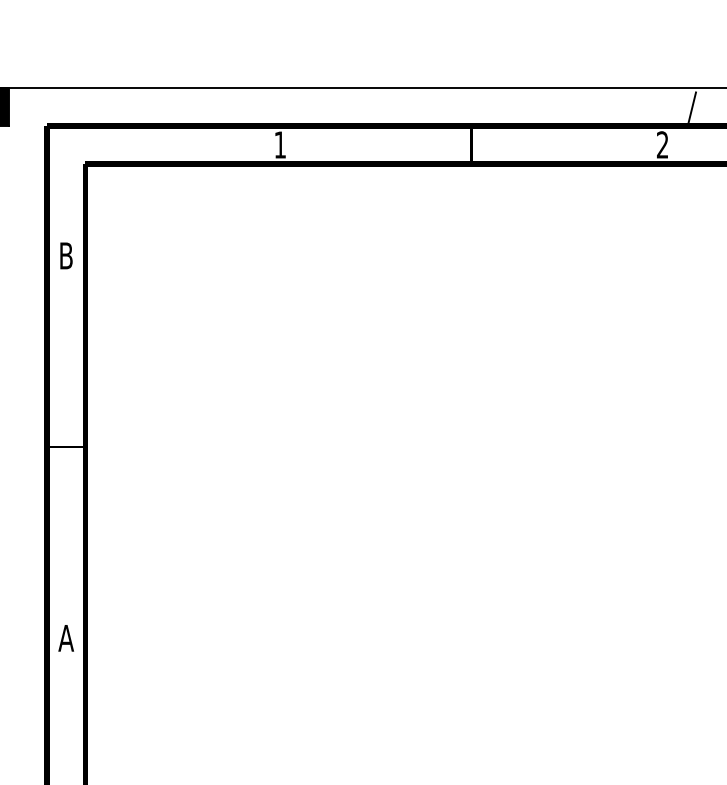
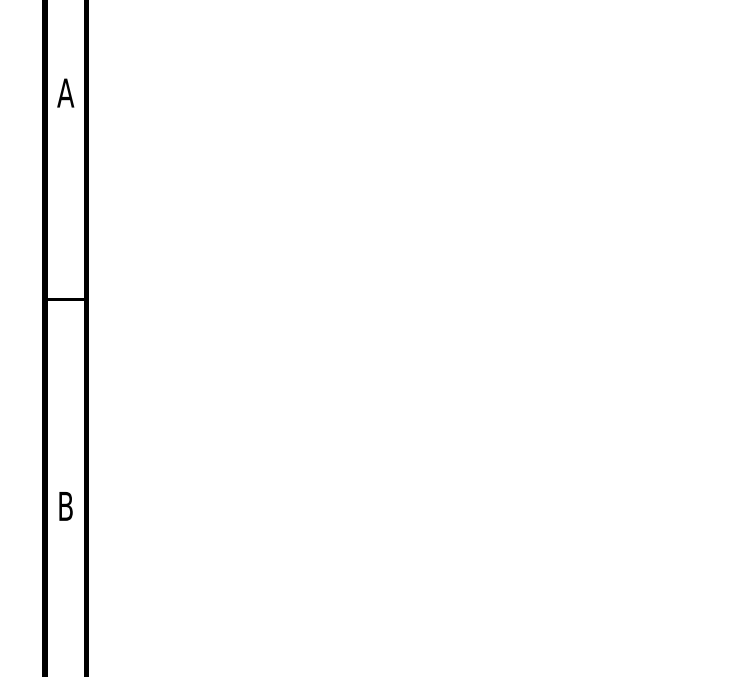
text: (65, 255) -> (64, 92), B -> A
text: (66, 638) -> (66, 506), A -> B

